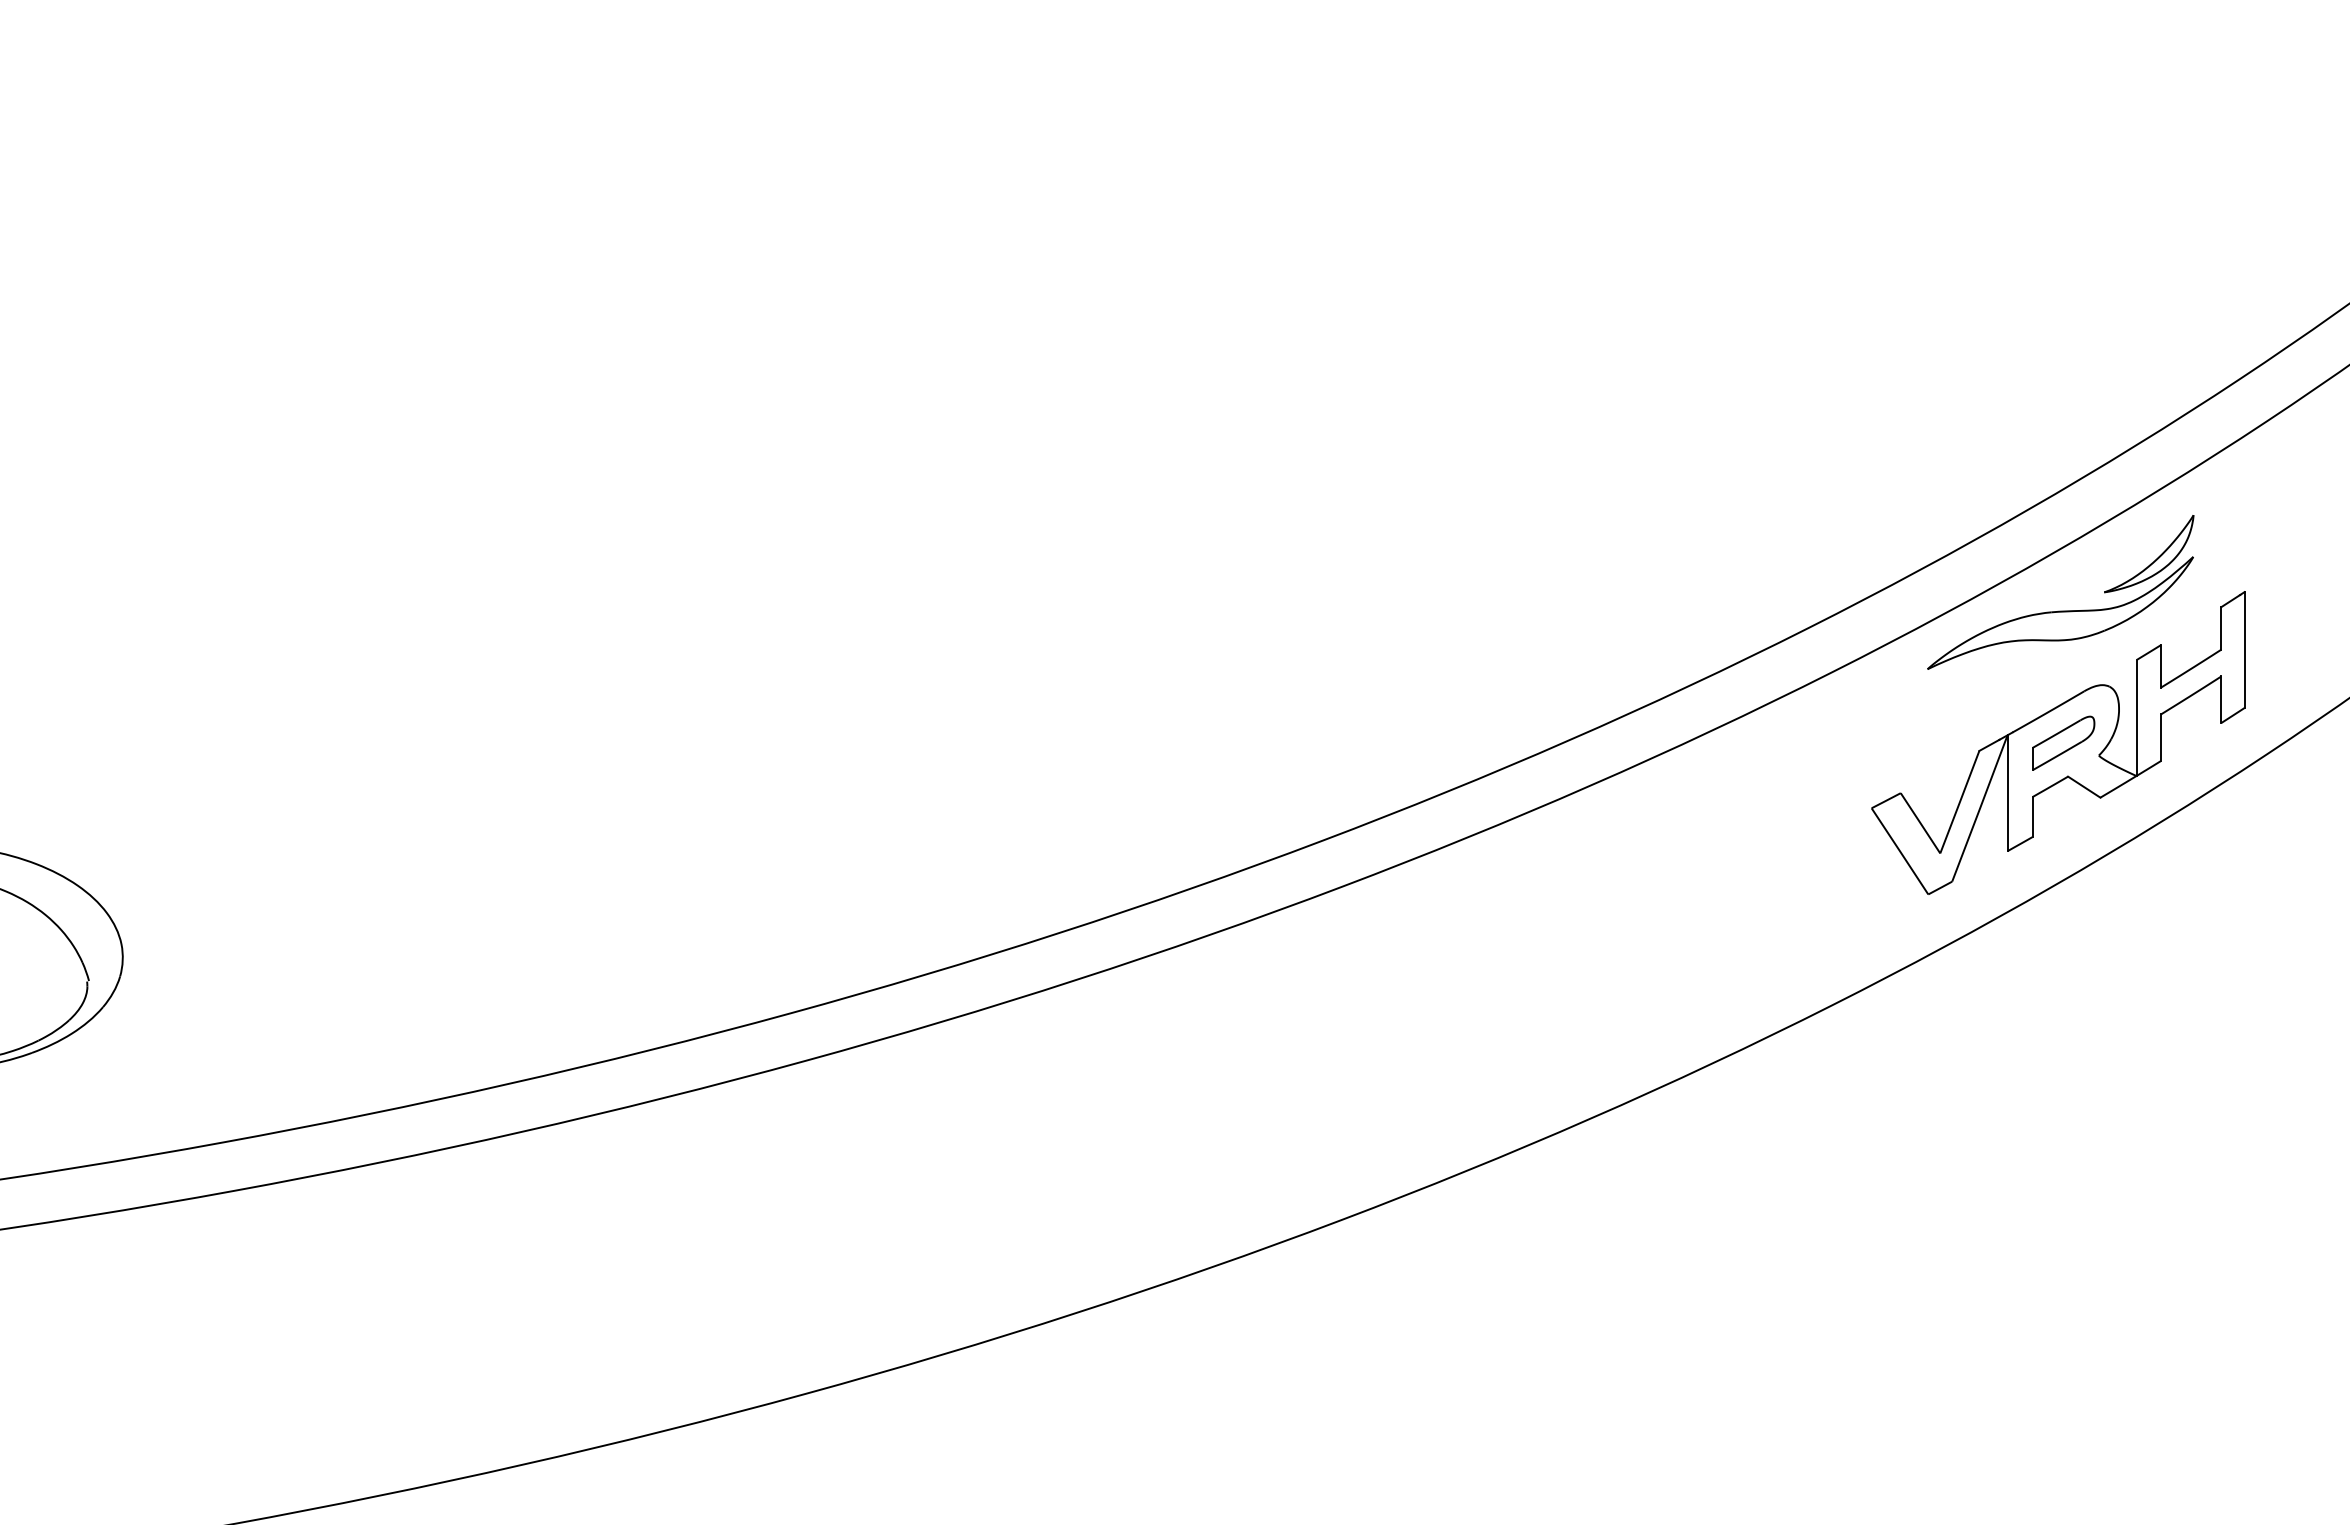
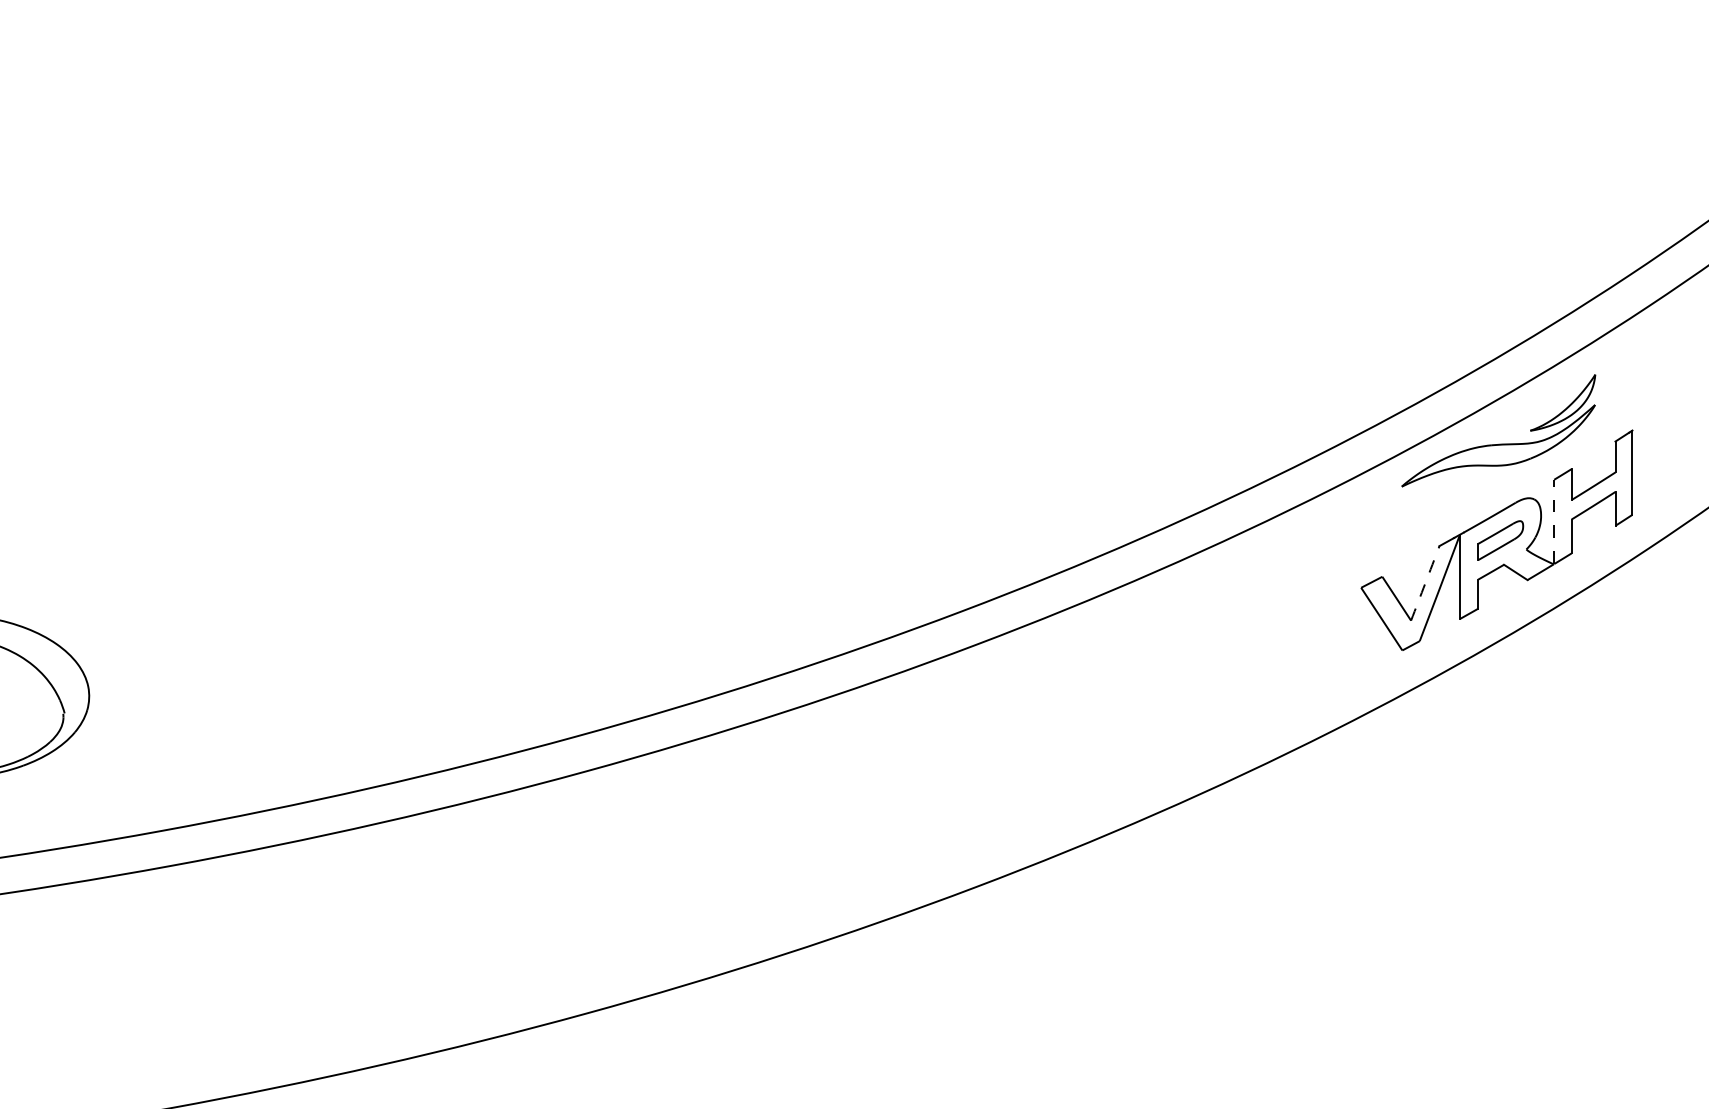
line: (2137, 717) -> (1554, 521), solid -> dashed
arc: (1959, 802) -> (1425, 583), solid -> dashed

